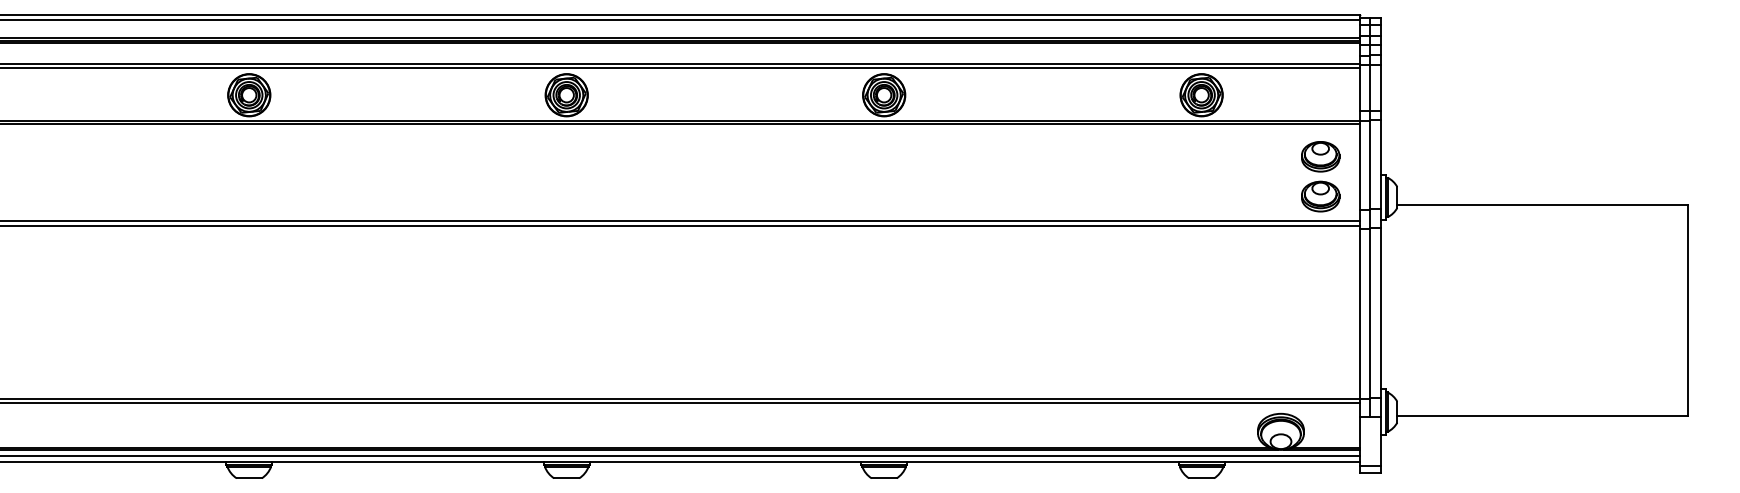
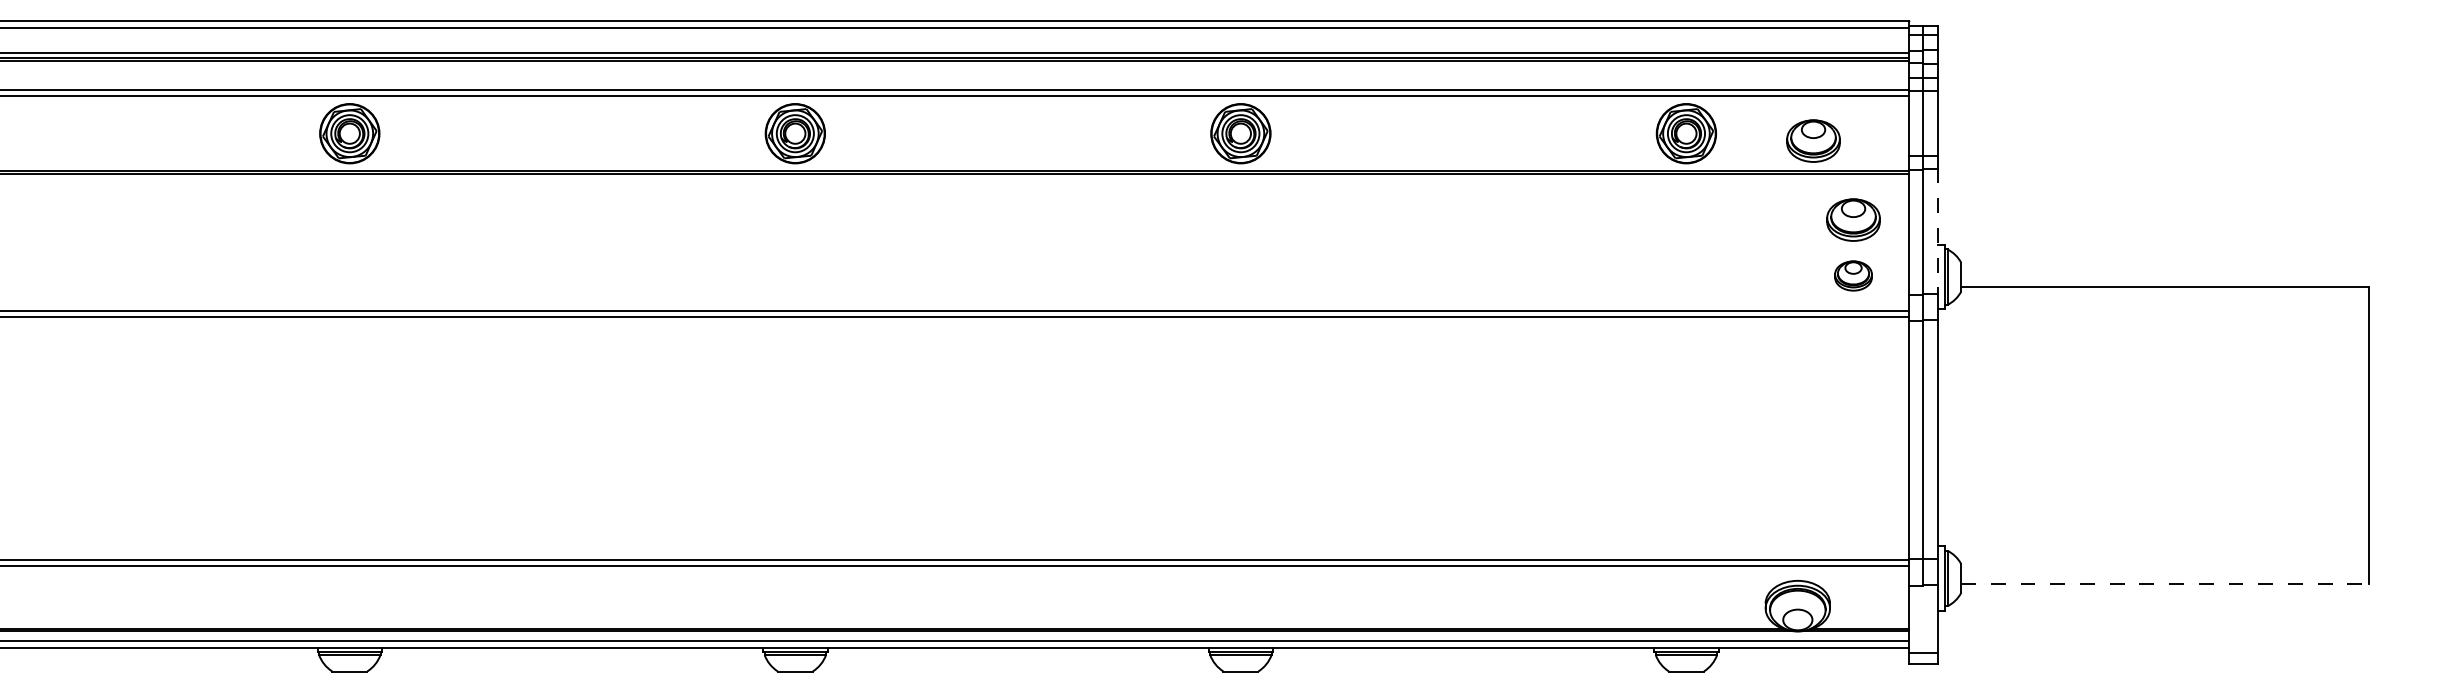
part: (1292, 100) -> (1813, 140), added
line: (1381, 164) -> (1938, 231), solid -> dashed
part: (1320, 196) -> (1853, 275), size x0.7
line: (1542, 416) -> (2164, 584), solid -> dashed

